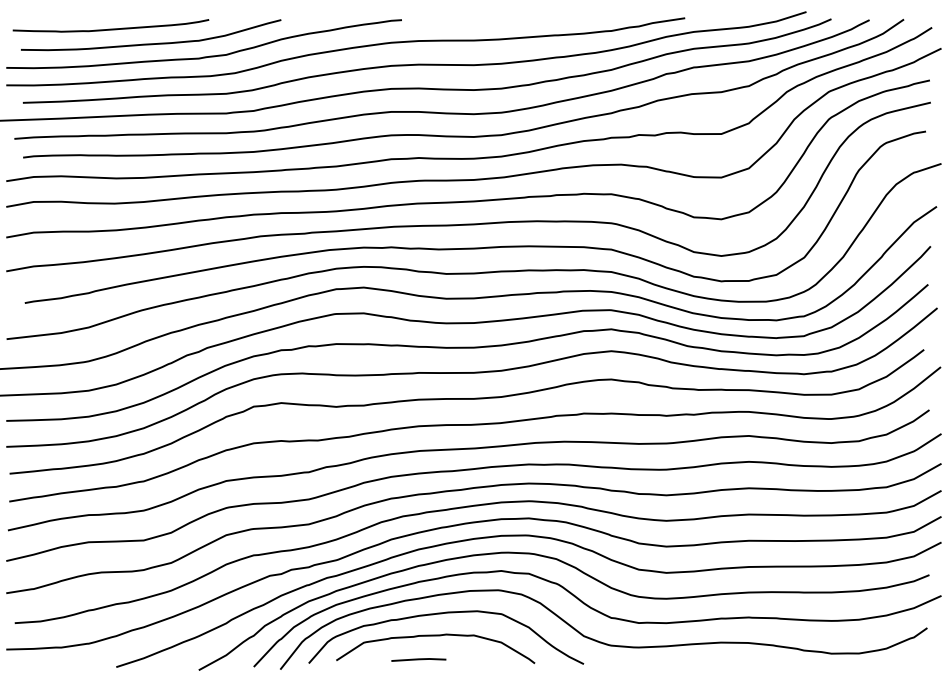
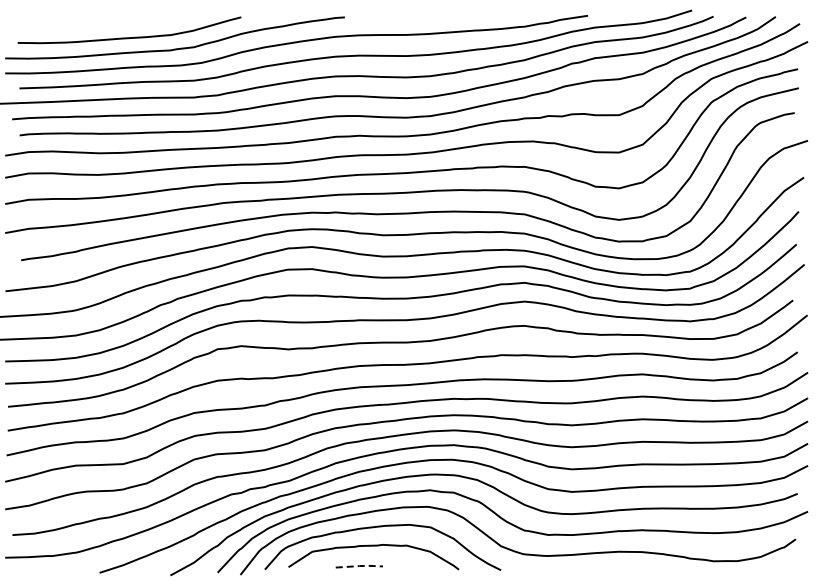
curve: (110, 28) -> (94, 24), removed
line: (420, 659) -> (360, 566), solid -> dashed

